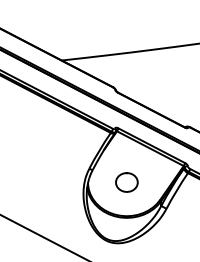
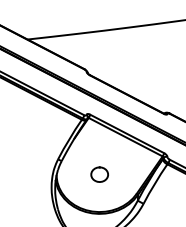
part: (126, 182) -> (99, 174), size x0.7

